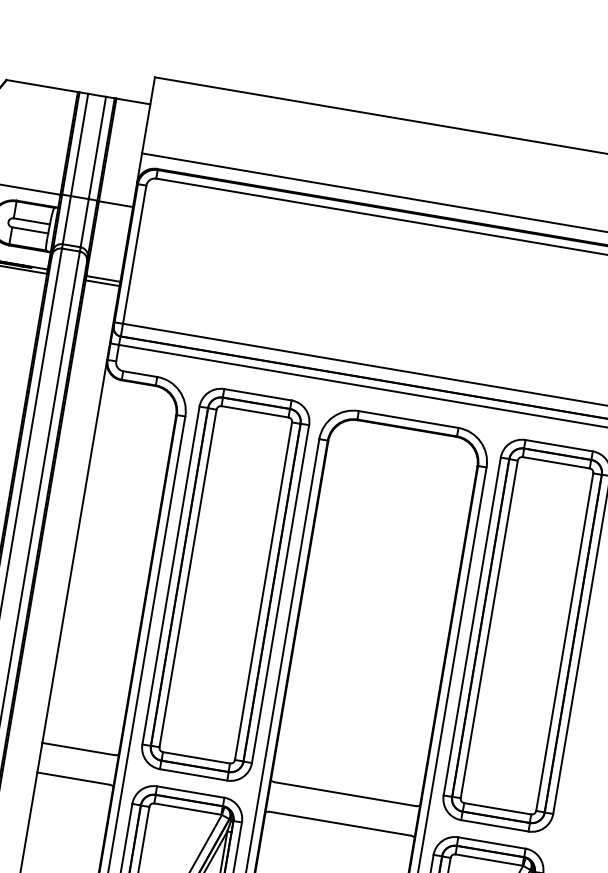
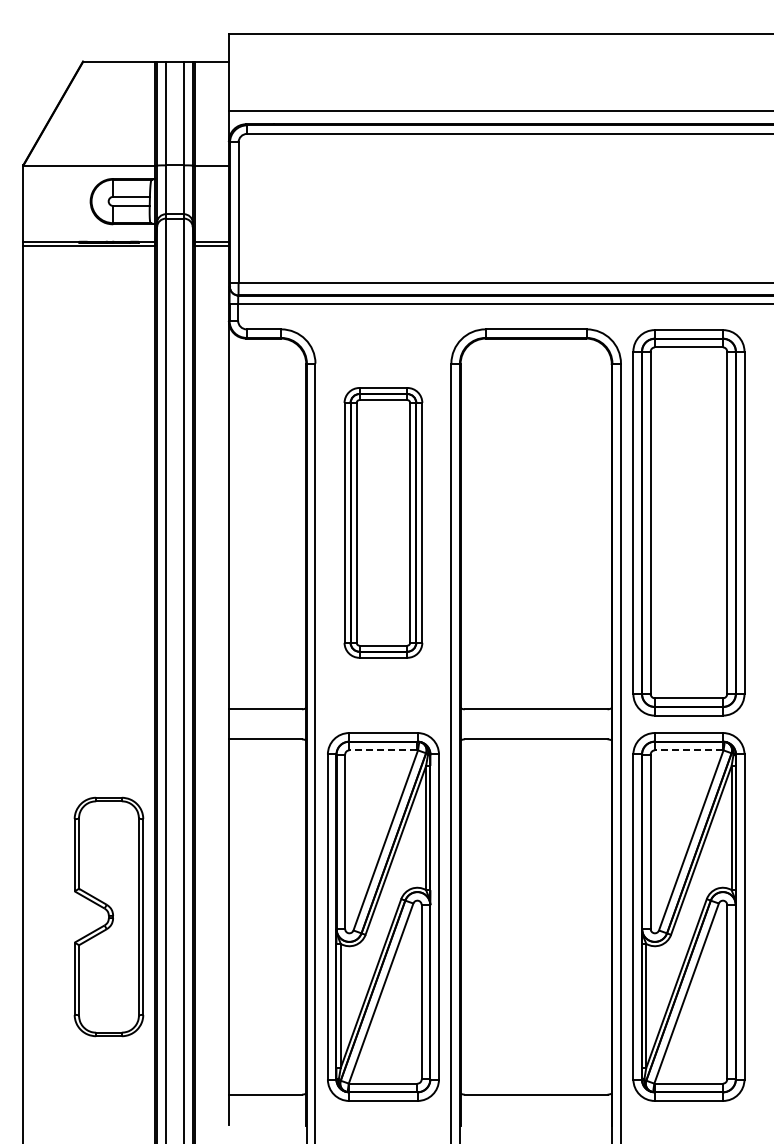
part: (225, 584) -> (383, 522), size x0.7
line: (187, 809) -> (383, 750), solid -> dashed
line: (488, 860) -> (688, 750), solid -> dashed

